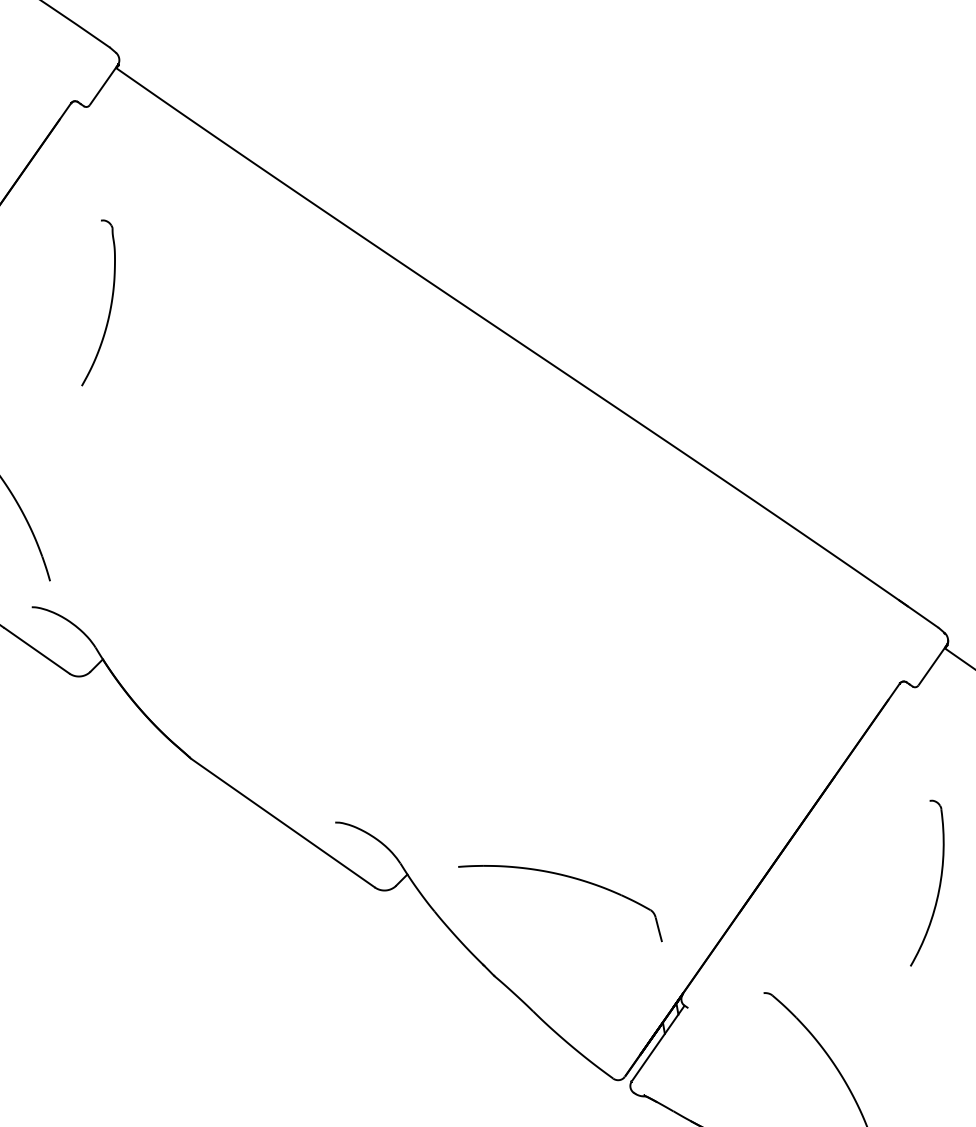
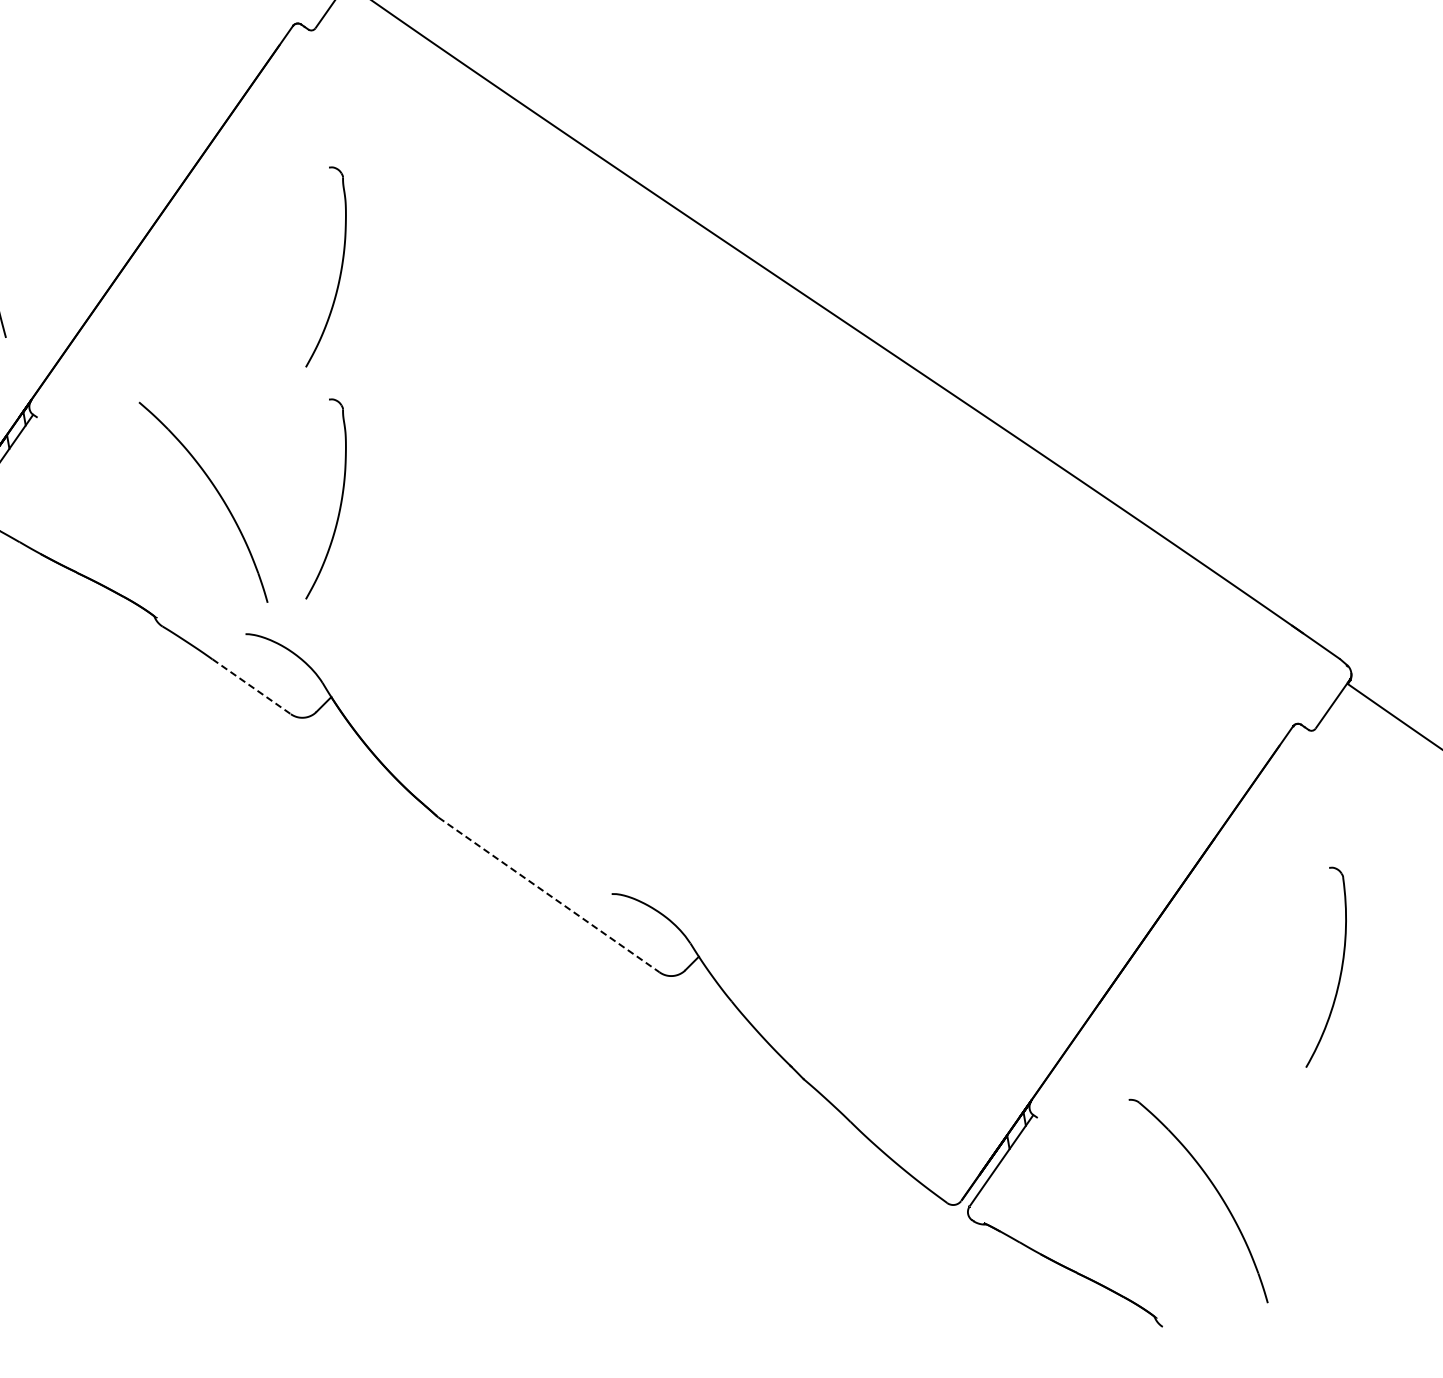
part: (110, 496) -> (340, 500), added
line: (36, 650) -> (251, 686), solid -> dashed
line: (282, 822) -> (548, 894), solid -> dashed
part: (565, 876) -> (889, 959), removed

